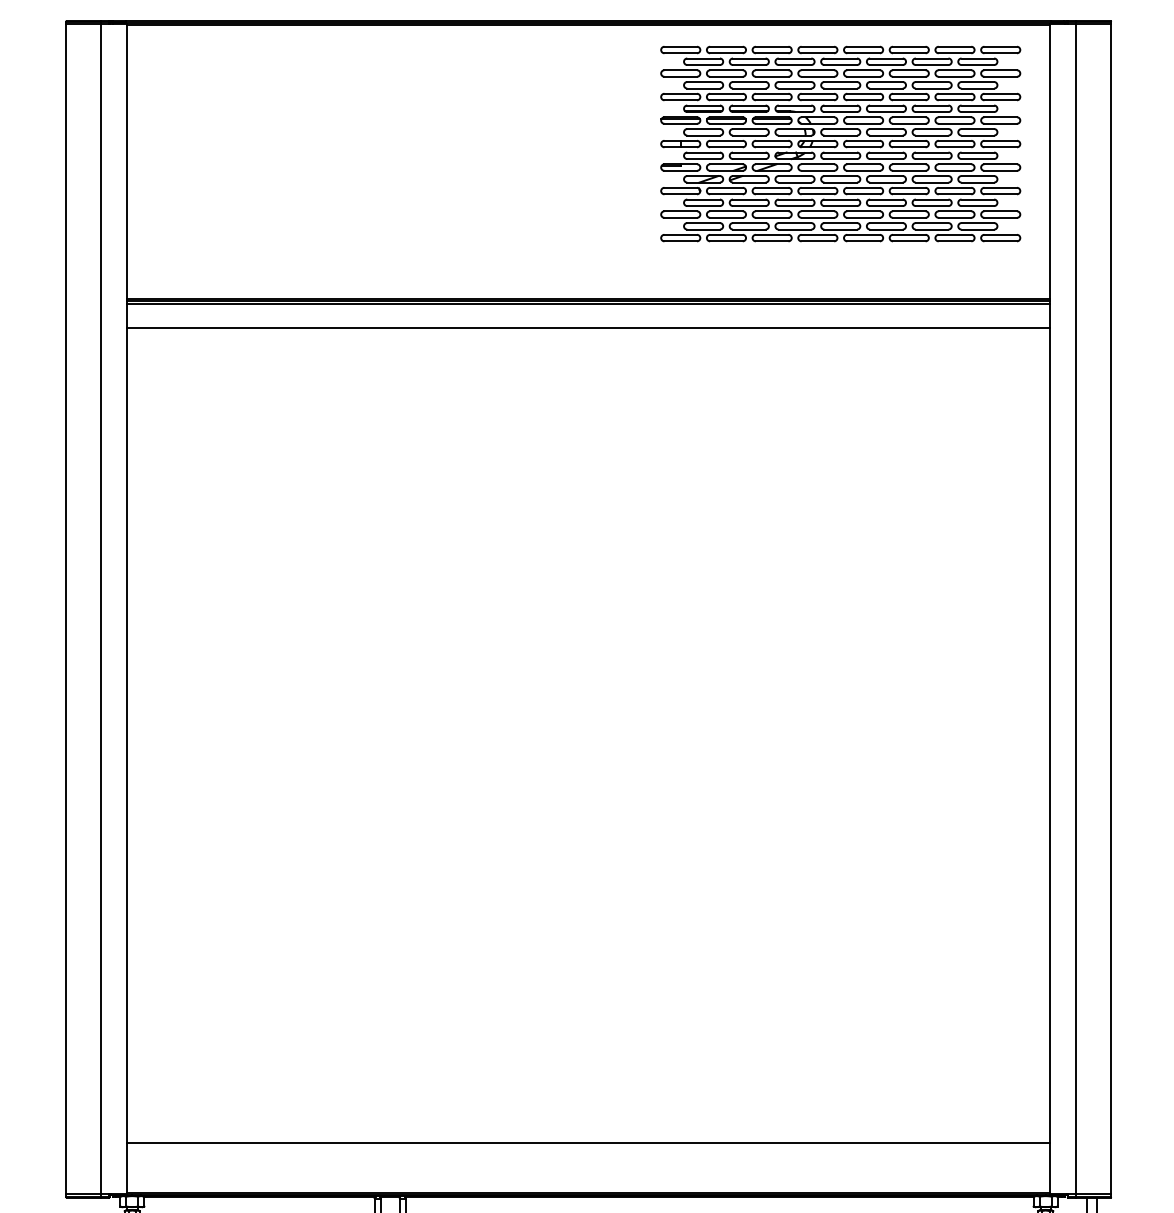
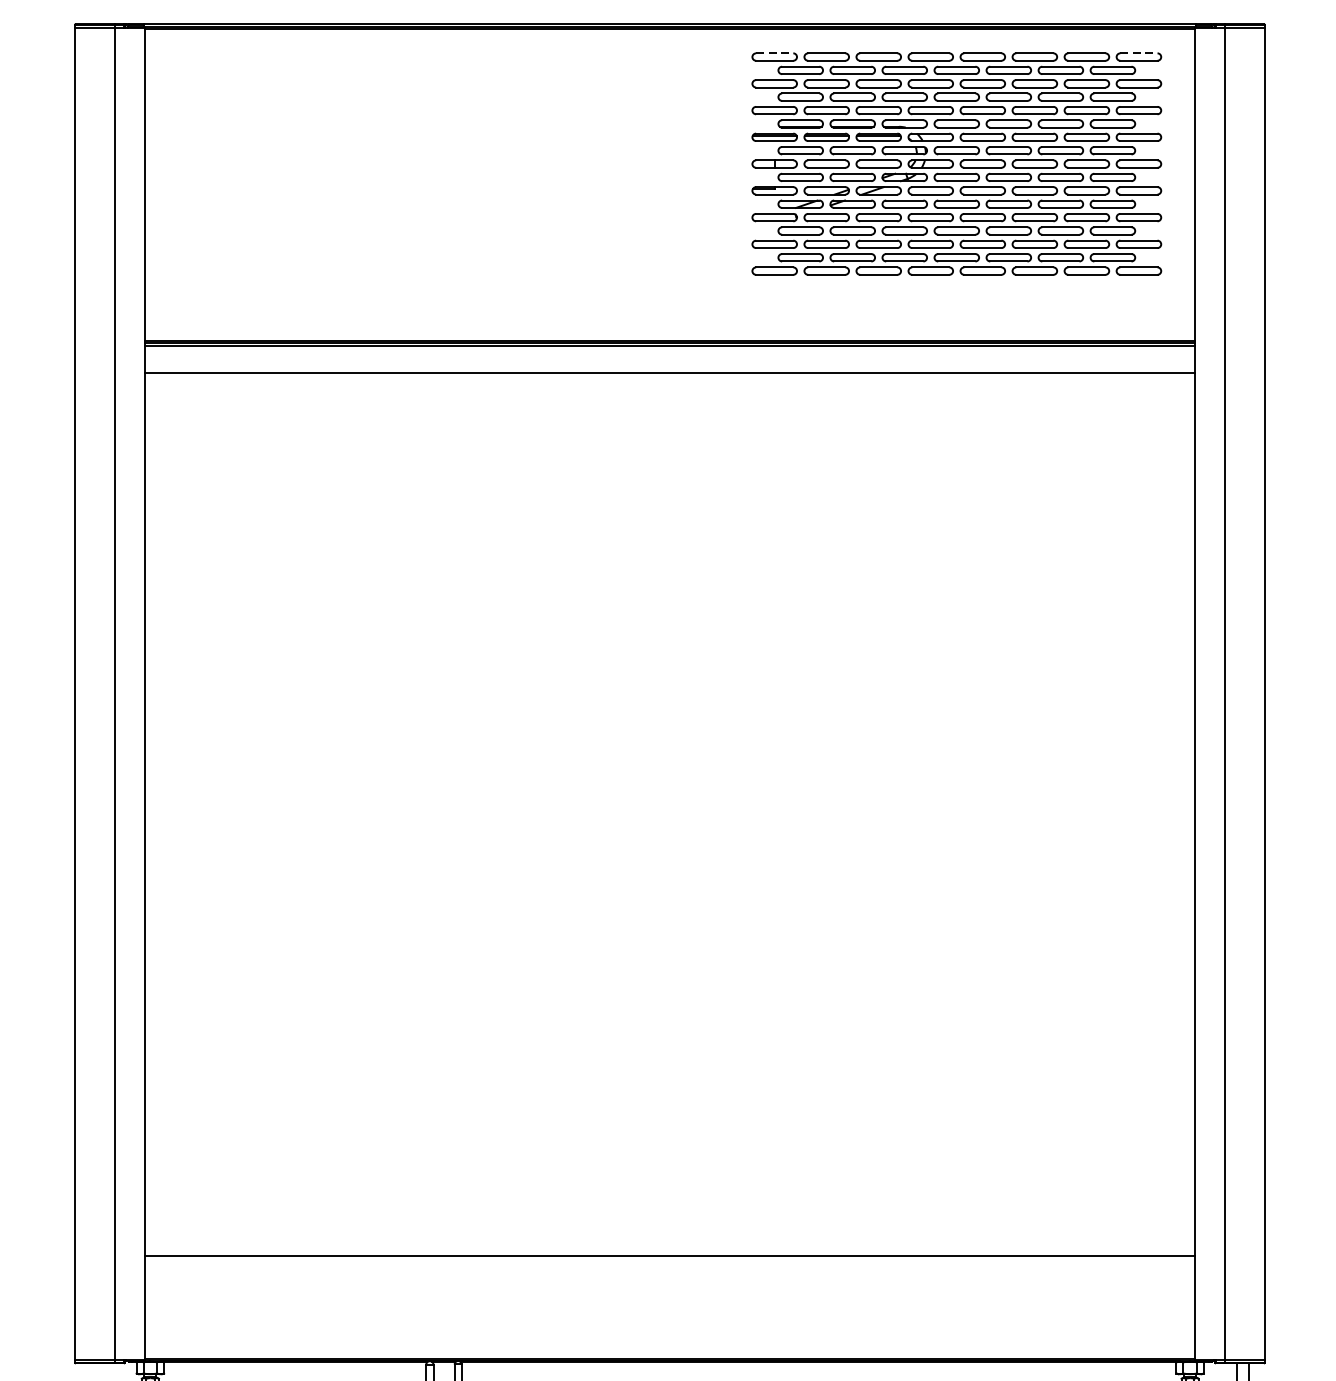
line: (681, 46) -> (775, 53), solid -> dashed
line: (1001, 46) -> (1139, 53), solid -> dashed
line: (588, 1143) -> (669, 1256), moved

